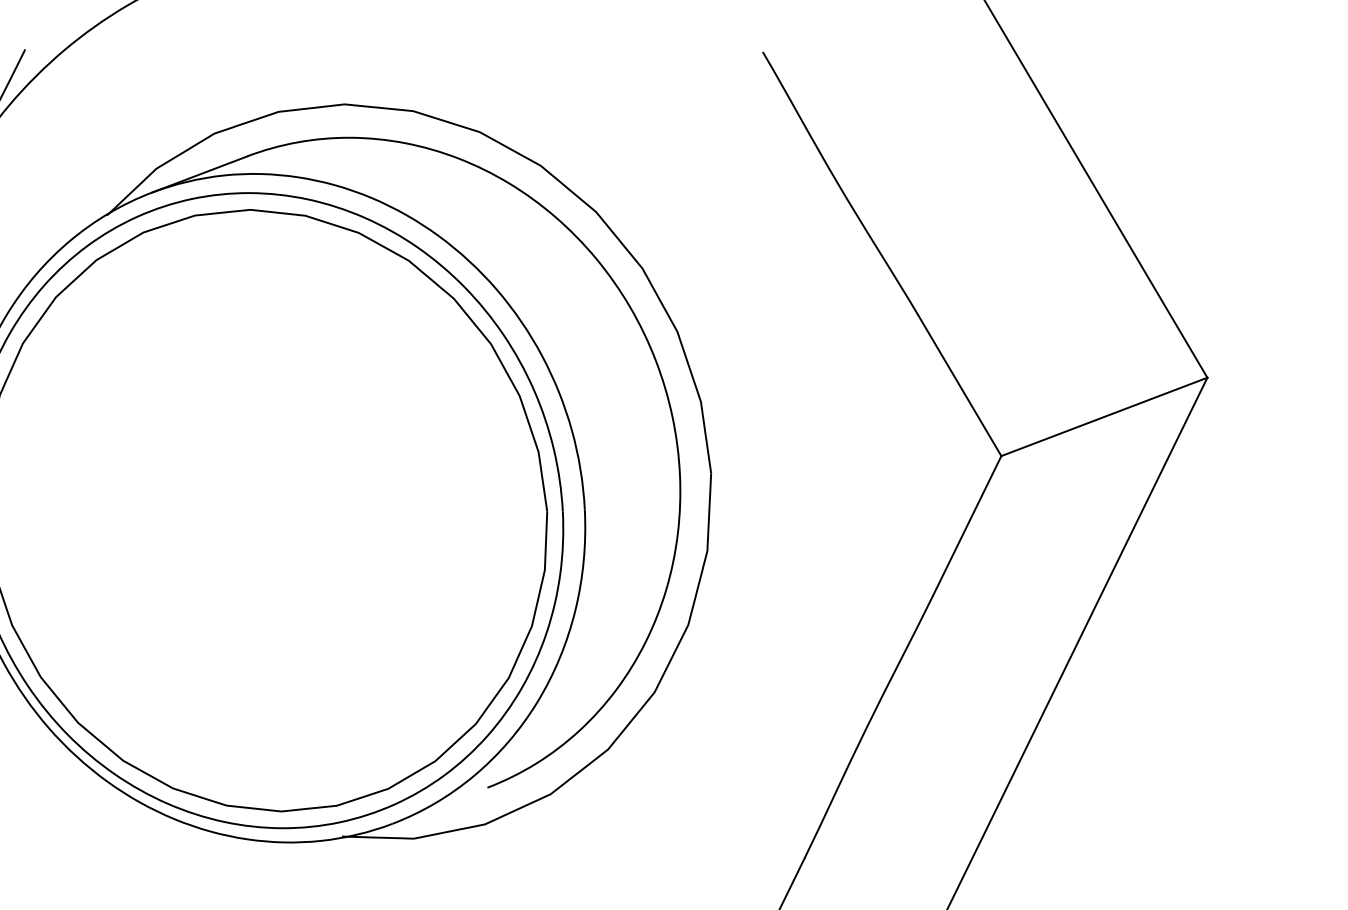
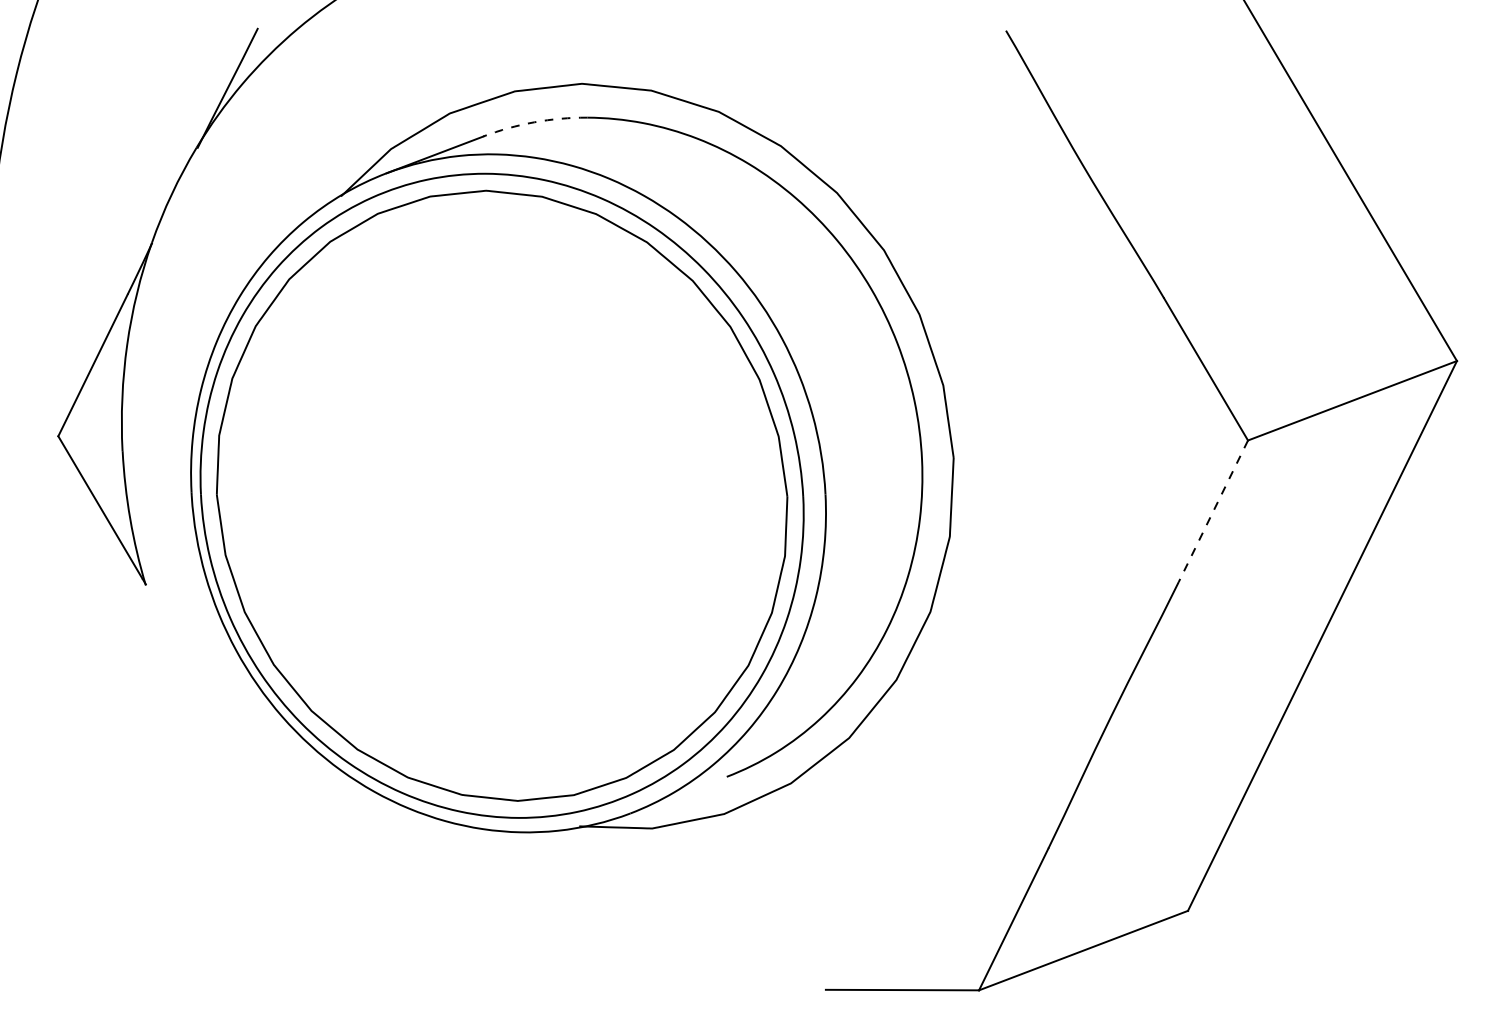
arc: (297, 142) -> (534, 122), solid -> dashed
line: (967, 526) -> (1213, 511), solid -> dashed

